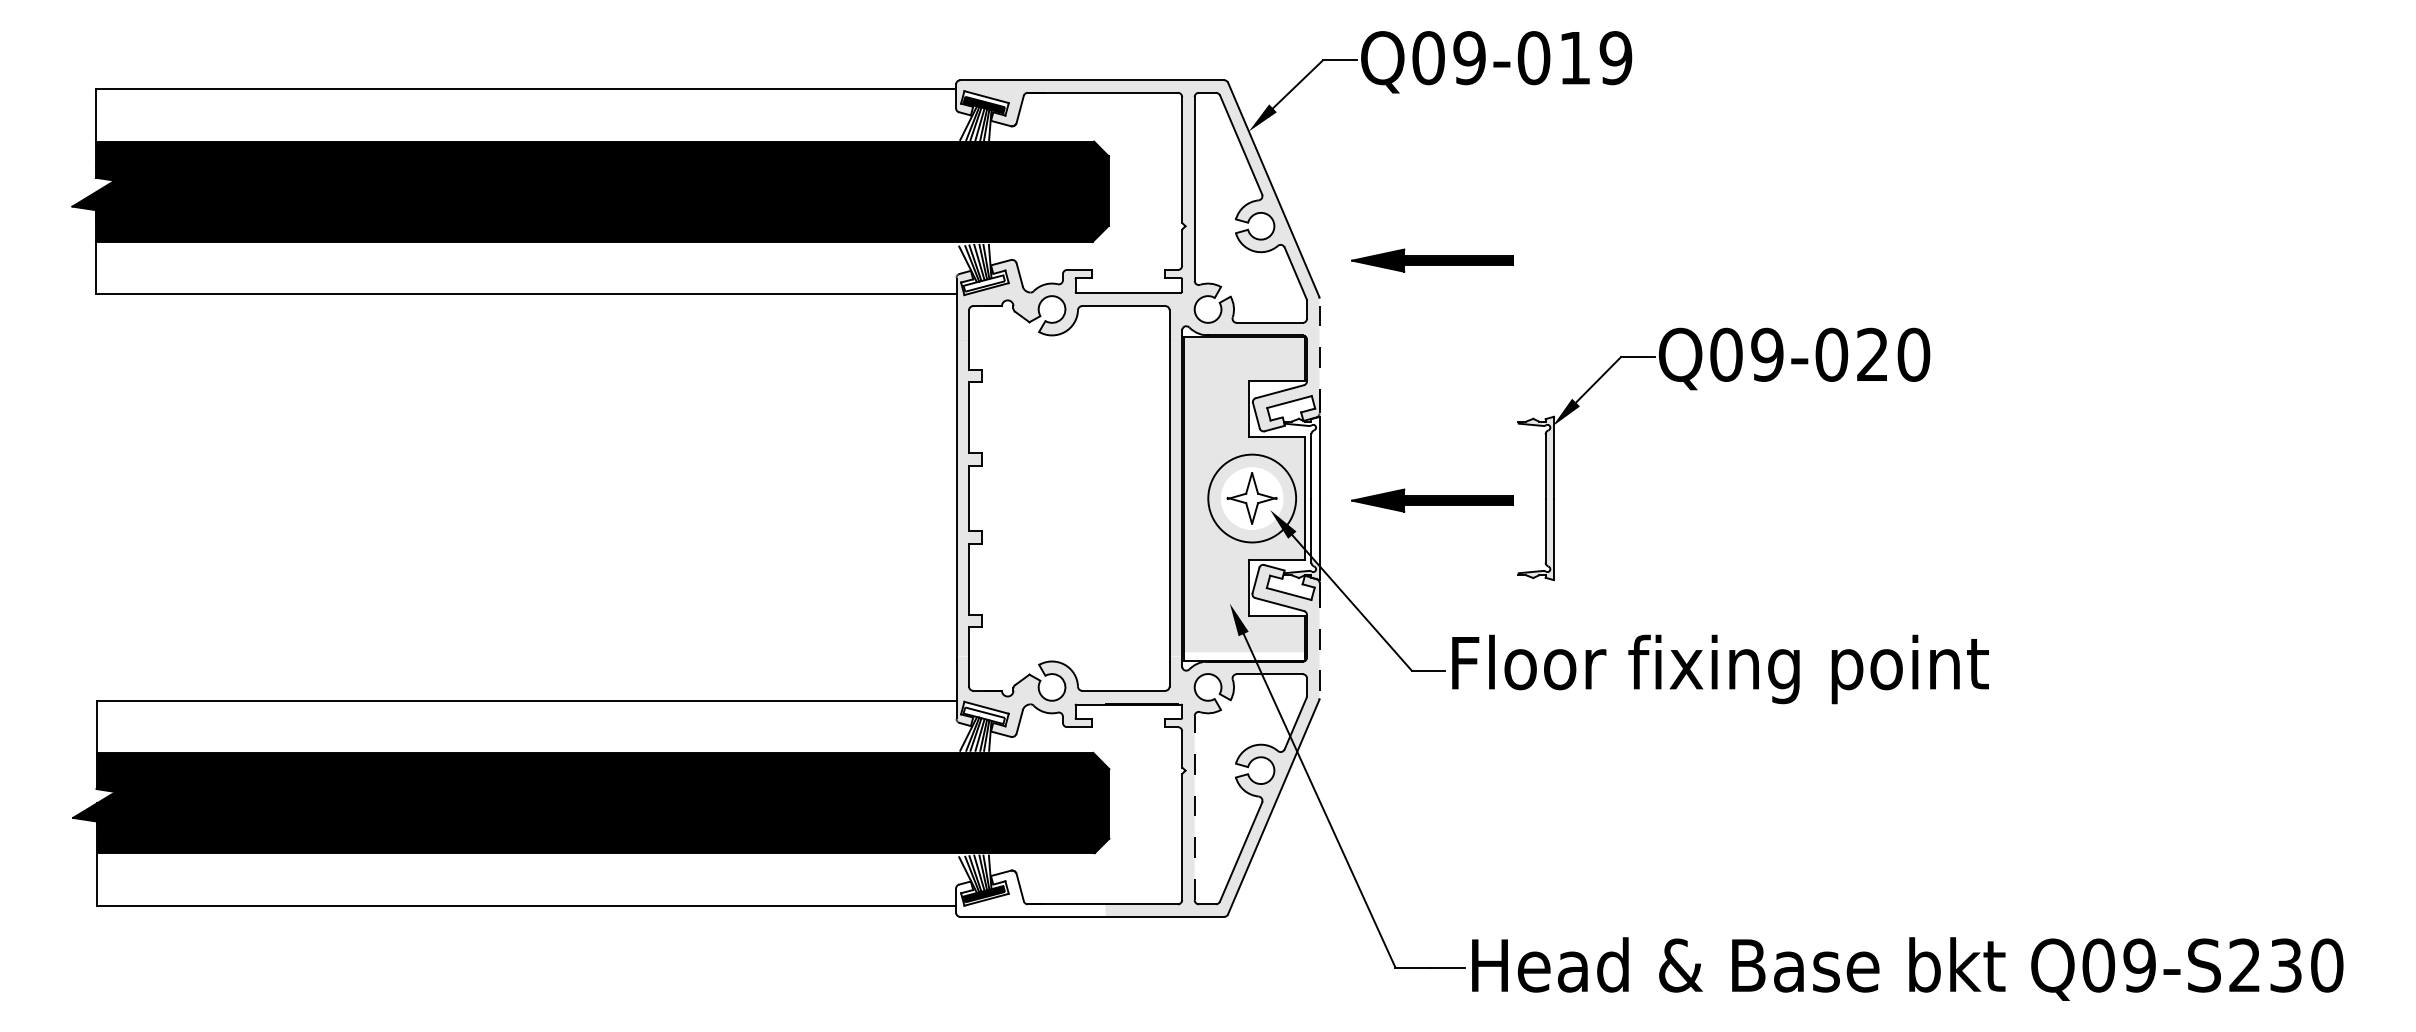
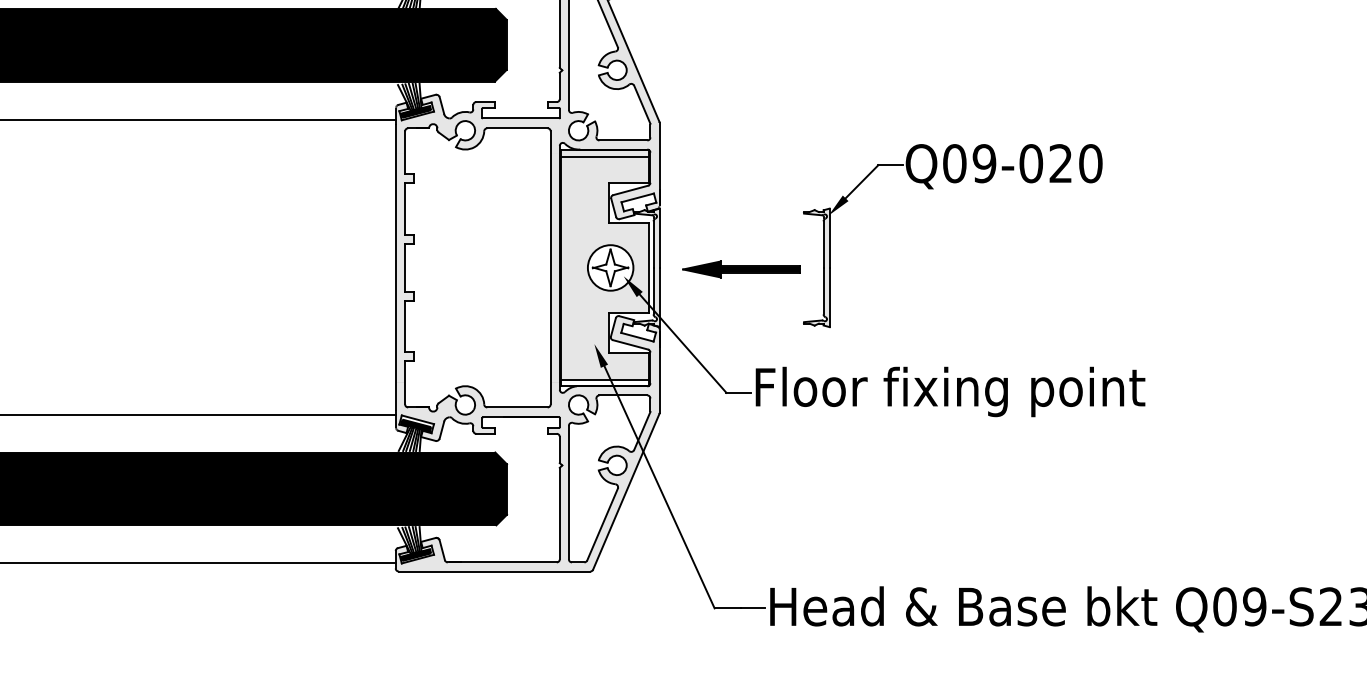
part: (1432, 260) -> (741, 95), removed
fill: (984, 283) -> (416, 111), added
line: (1244, 345) -> (605, 156), added
line: (1319, 354) -> (659, 163), dashed -> solid
fill: (1301, 491) -> (646, 262), added
circle: (1251, 498) -> (610, 267), size x0.71
line: (1319, 642) -> (659, 372), dashed -> solid
line: (1244, 652) -> (605, 379), added
fill: (984, 715) -> (416, 425), added
line: (1194, 807) -> (568, 492), dashed -> solid
fill: (1030, 893) -> (449, 554), added

